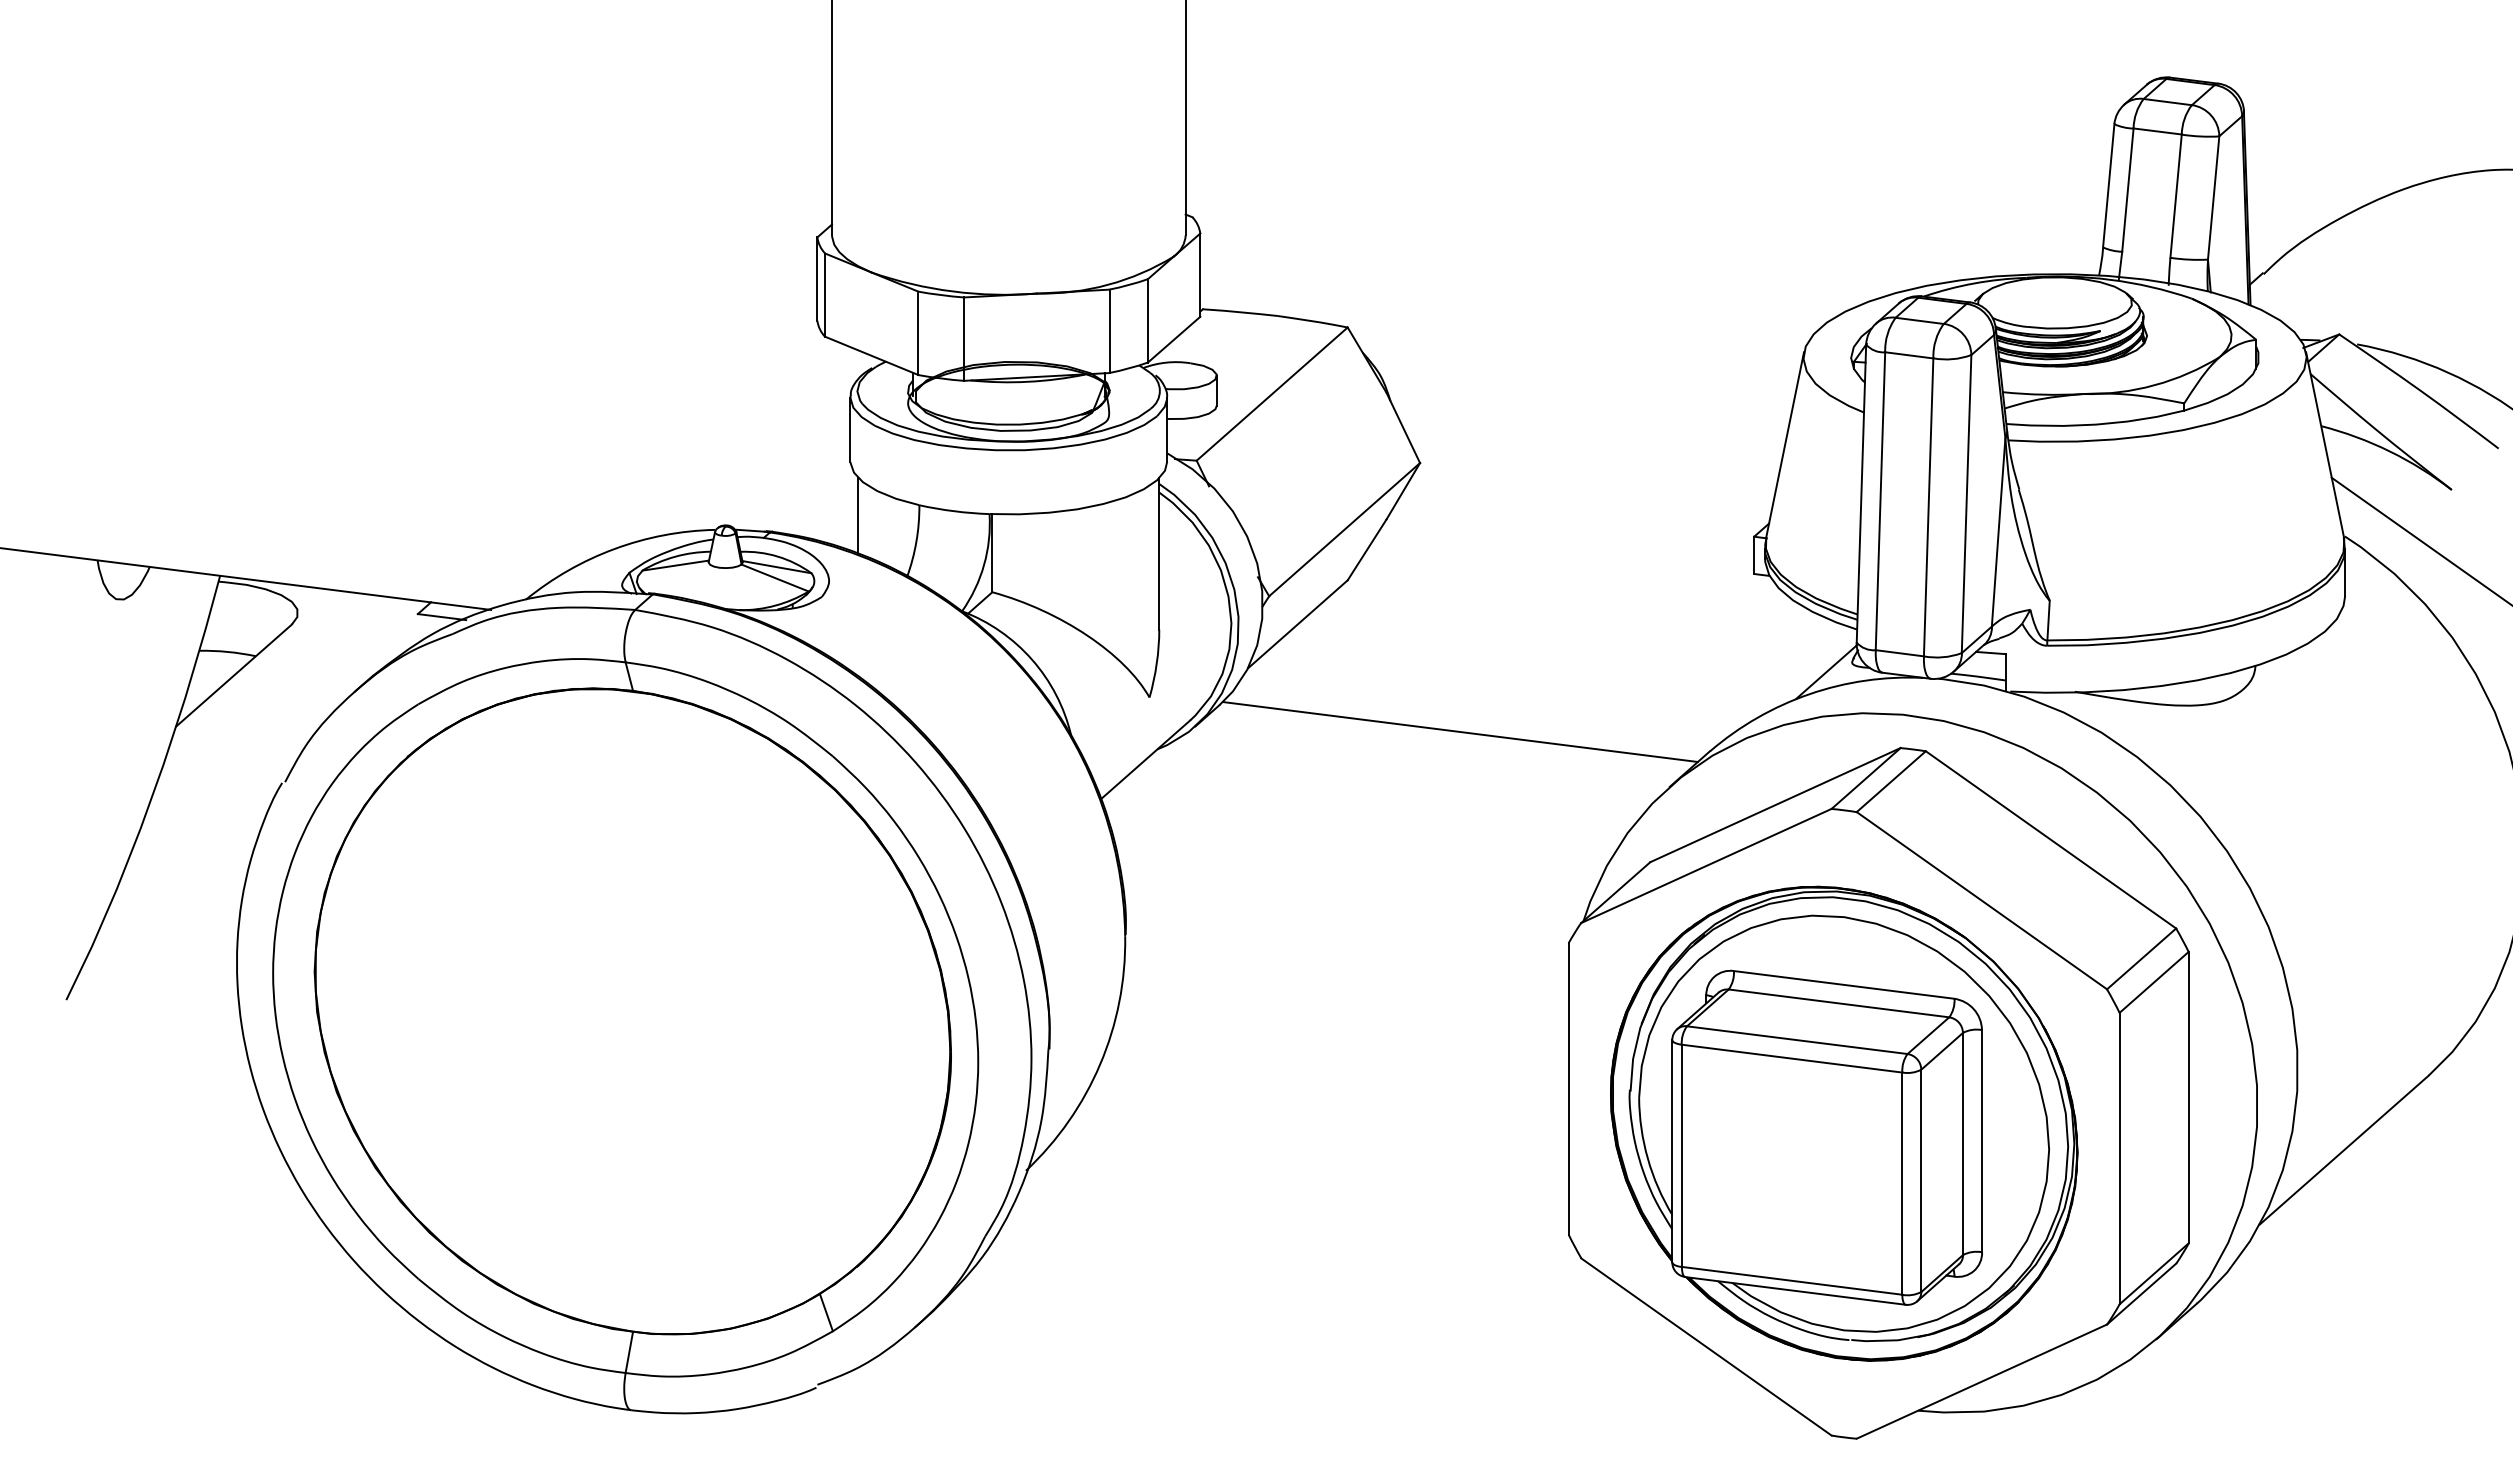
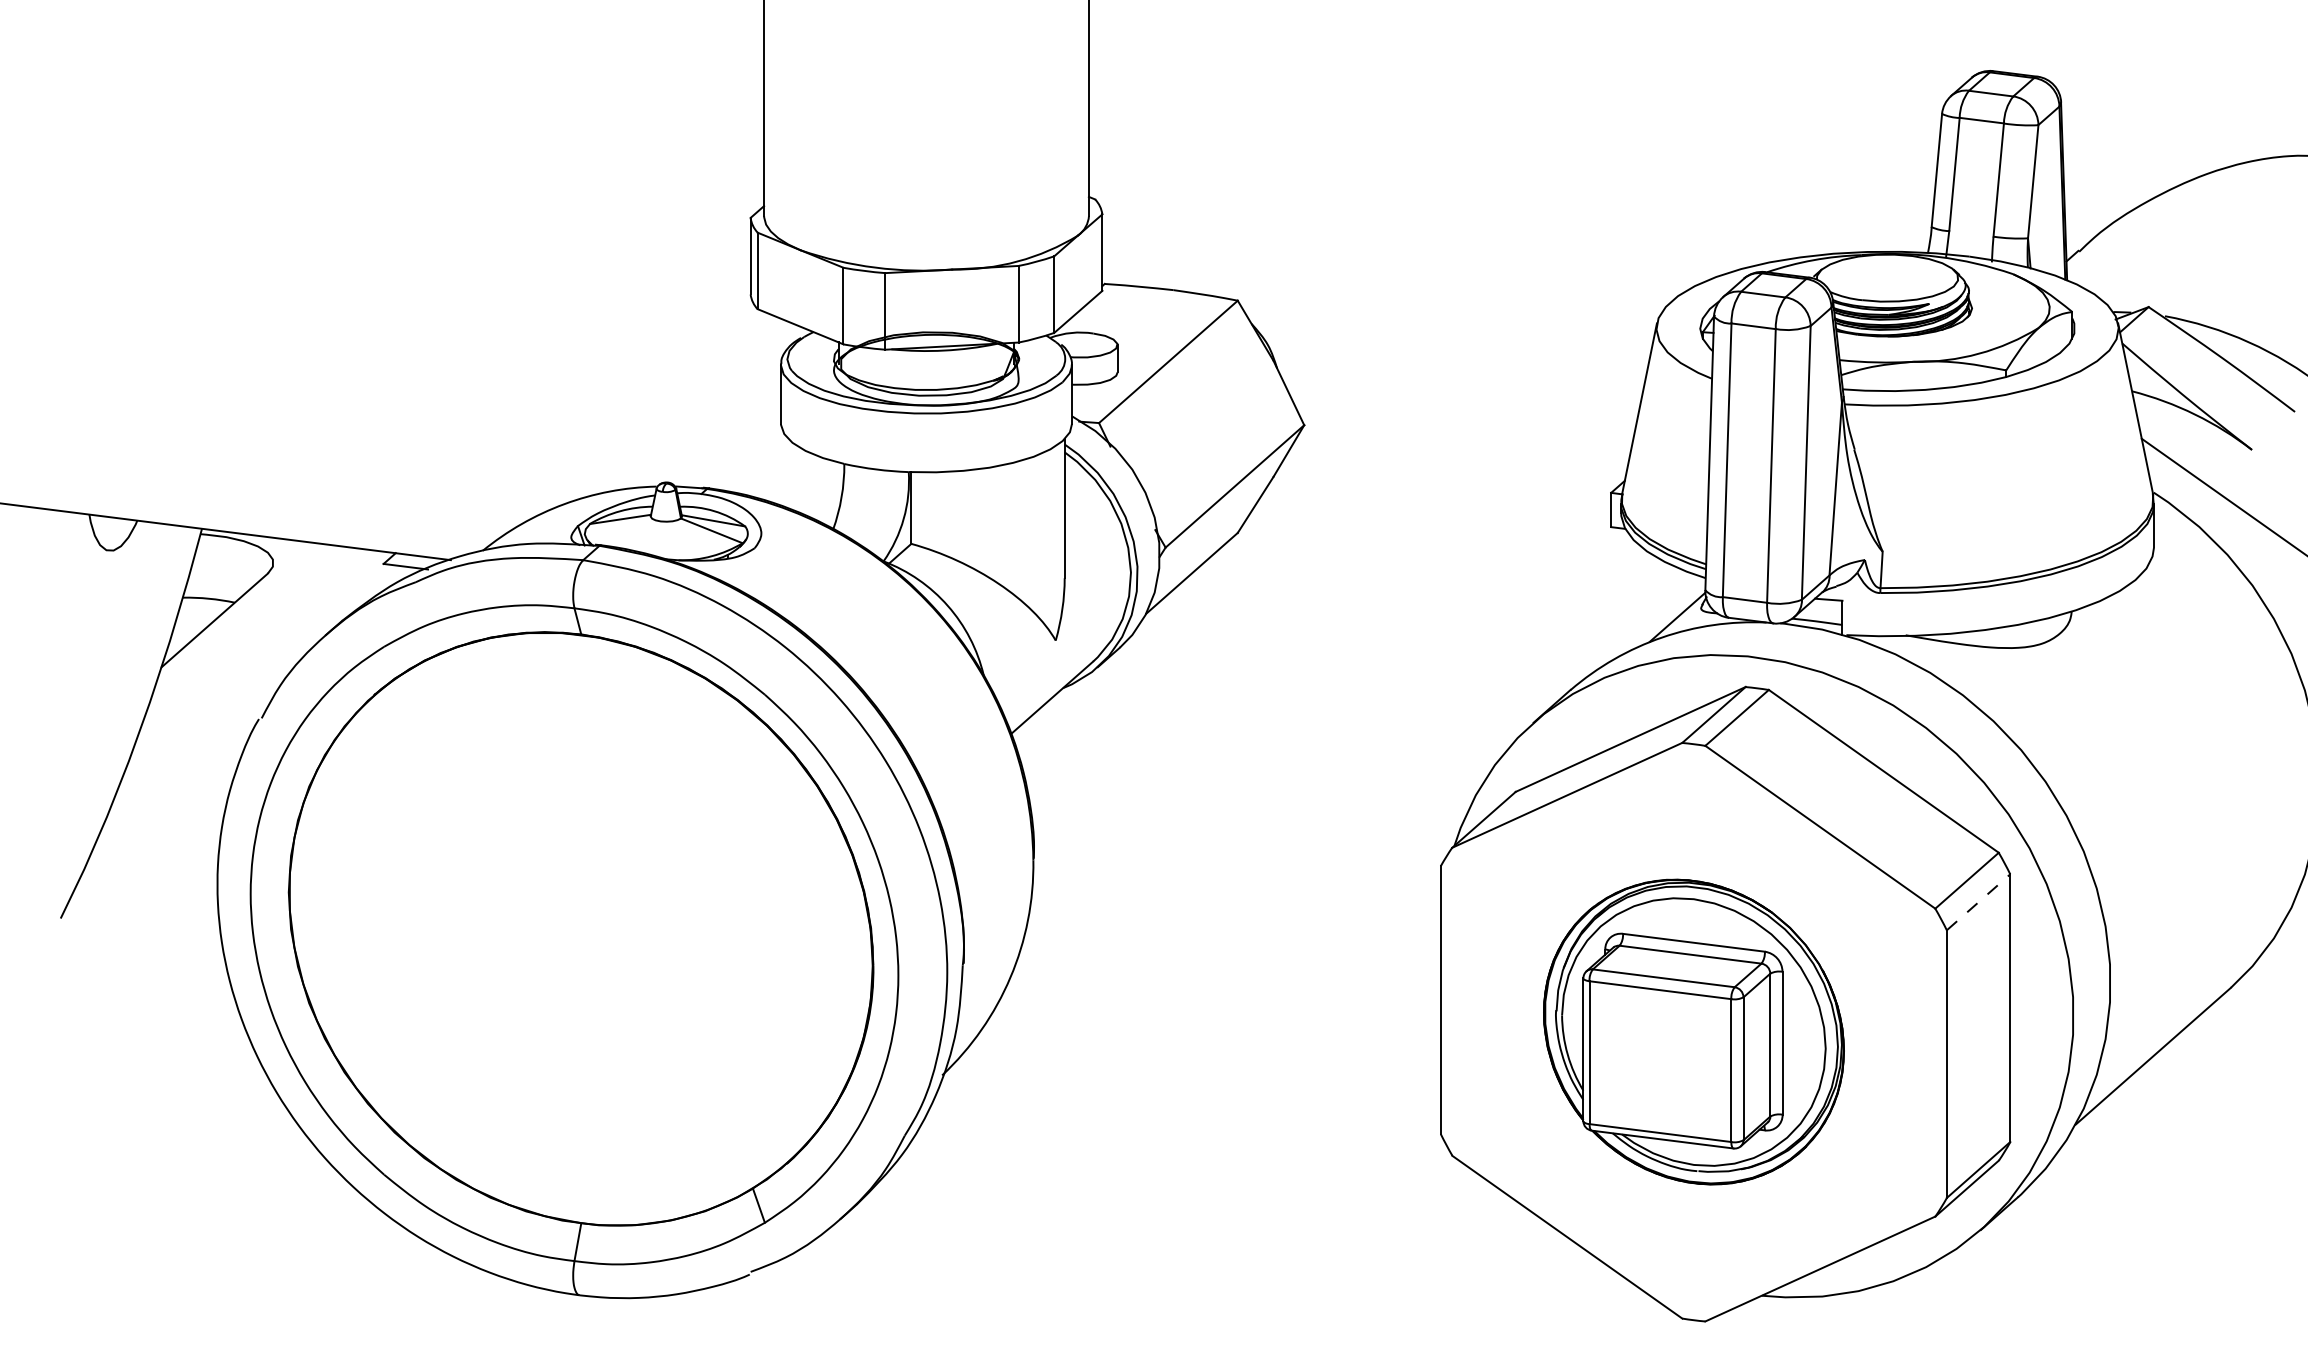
line: (858, 515) -> (788, 473), removed
line: (1459, 732) -> (1340, 672), removed
line: (2154, 982) -> (1978, 902), solid -> dashed
part: (1844, 1123) -> (1694, 1031), size x0.7

